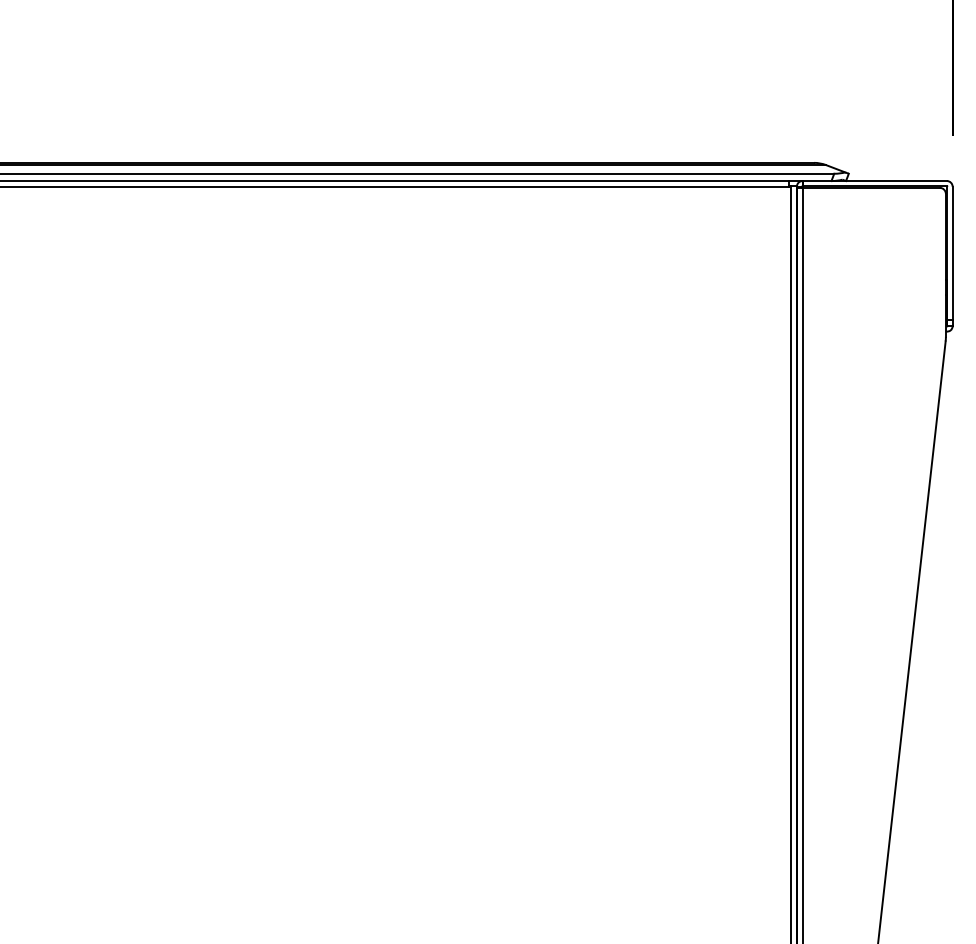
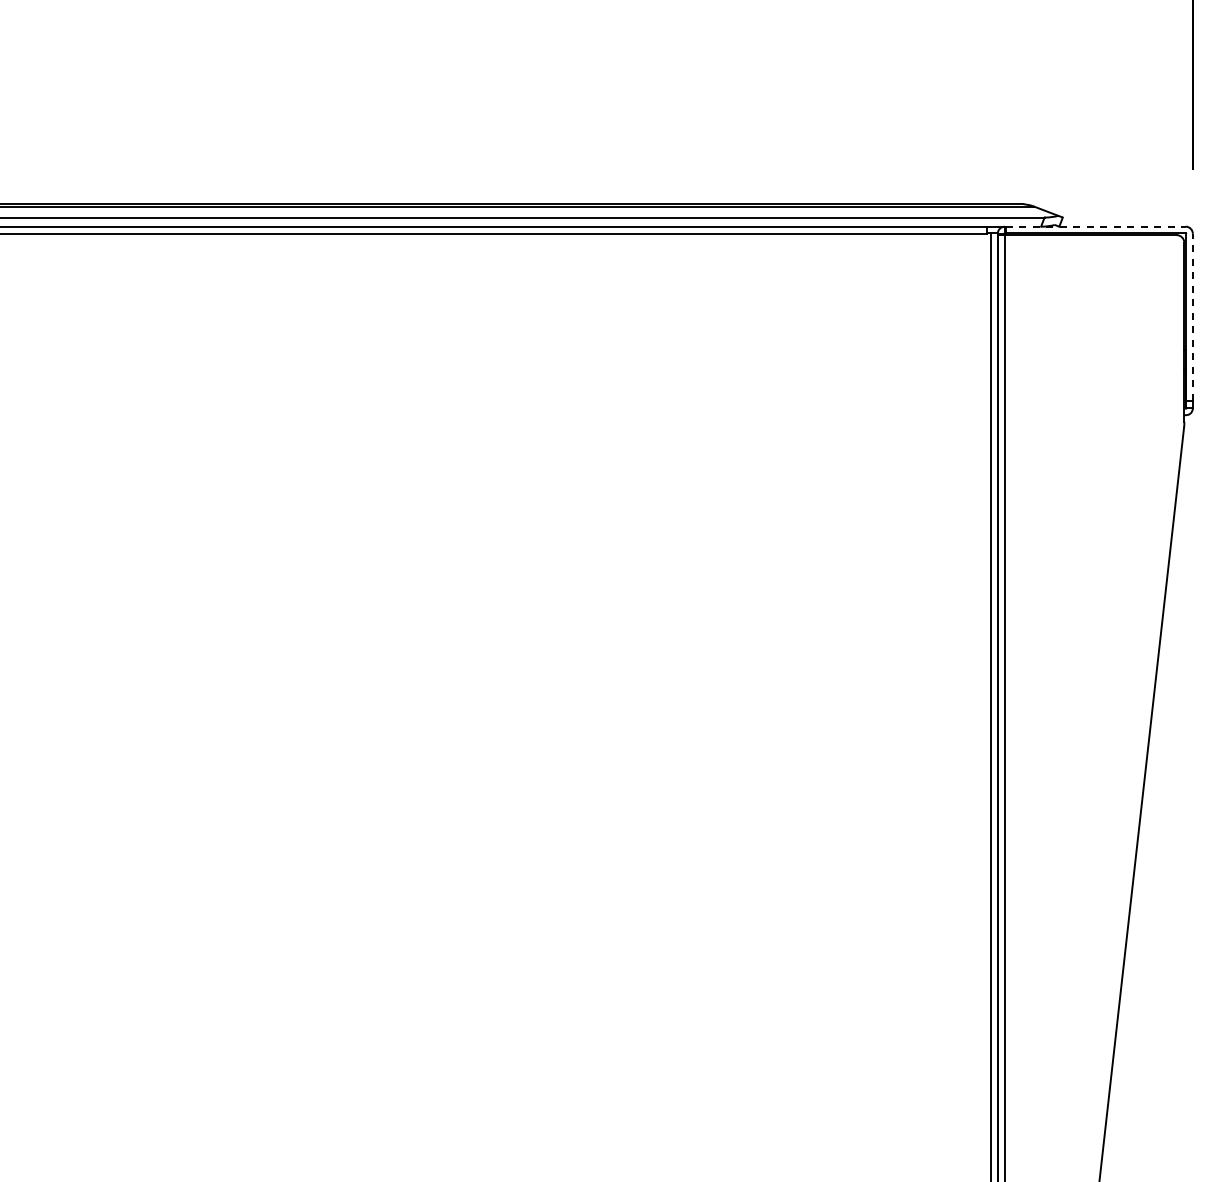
line: (875, 180) -> (1096, 226), solid -> dashed
line: (952, 252) -> (1192, 316), solid -> dashed

